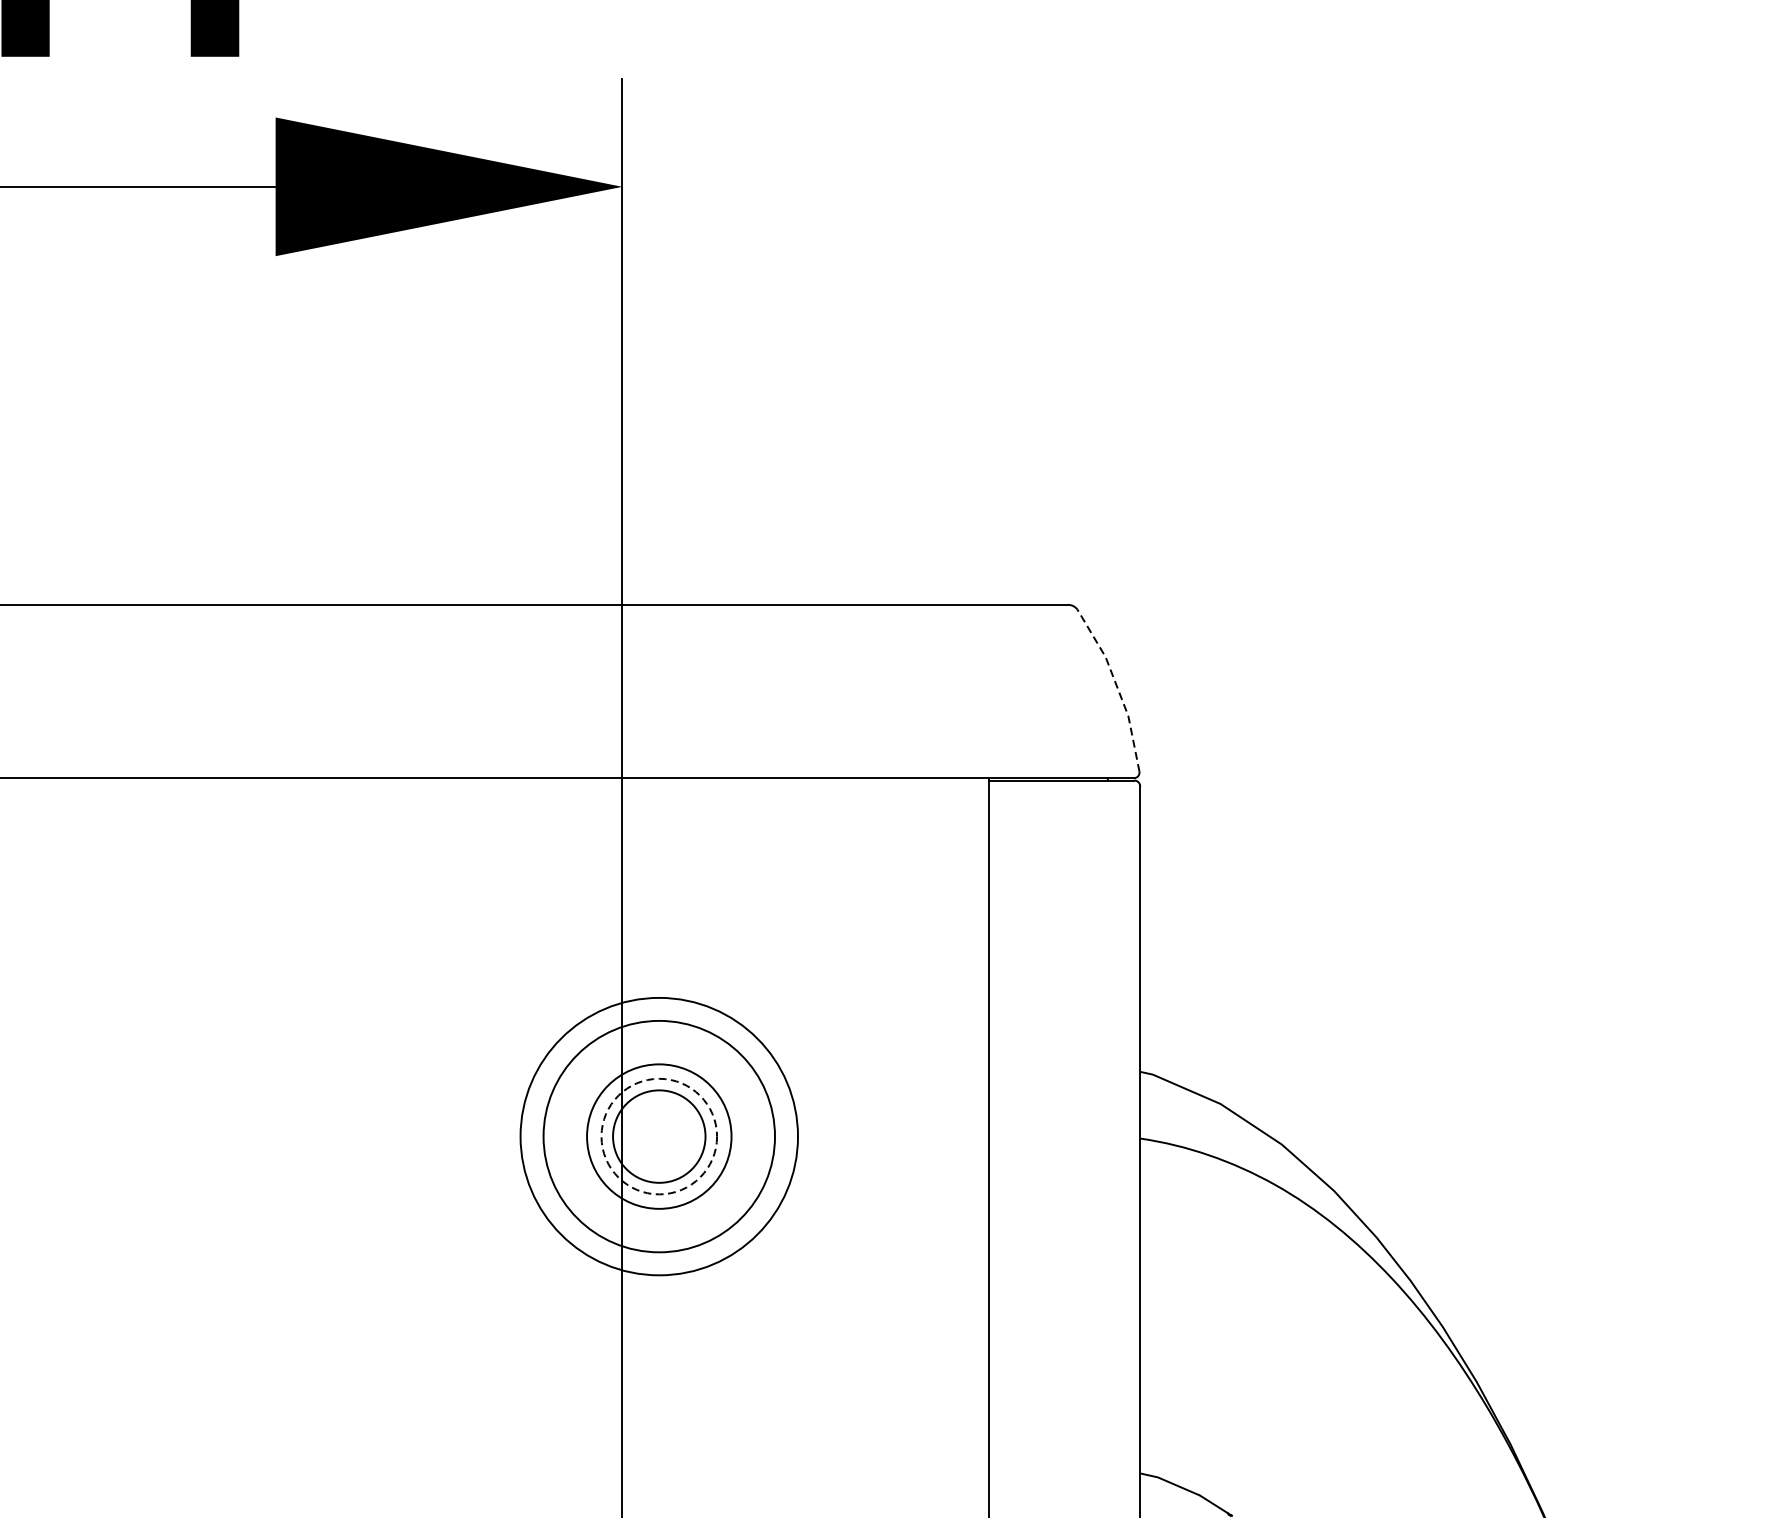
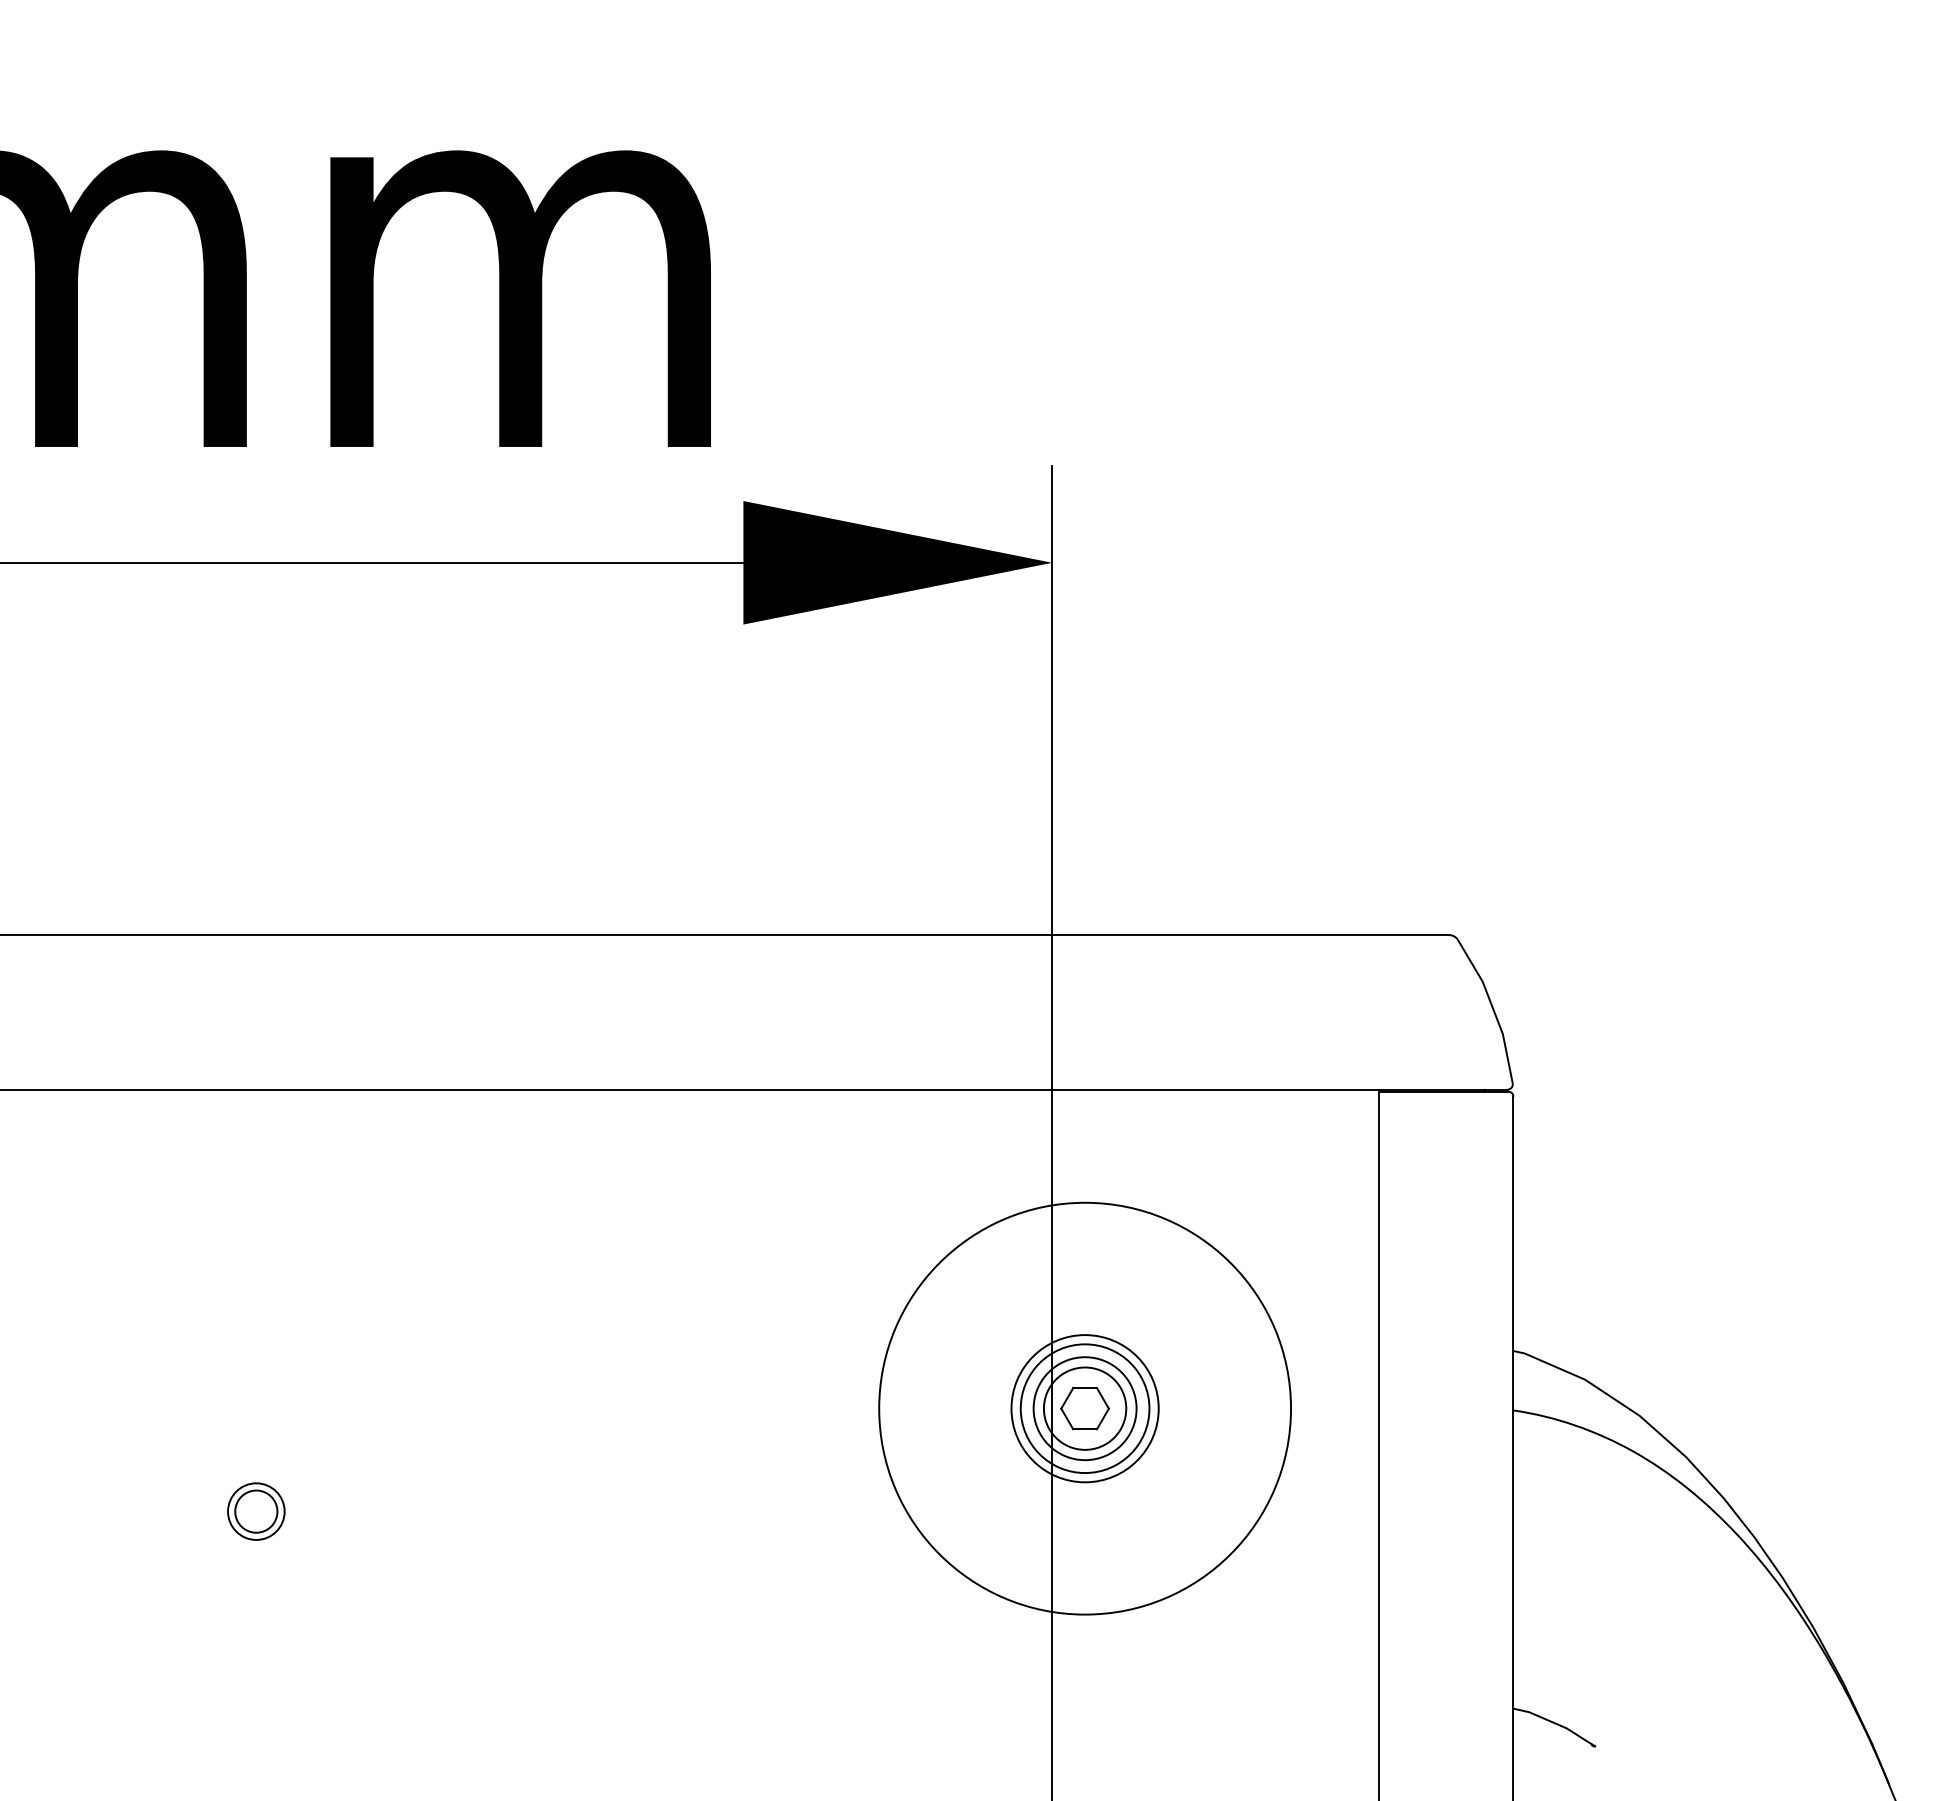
line: (1116, 687) -> (1492, 1008), dashed -> solid
circle: (658, 1136) -> (1084, 1408), dashed -> solid
circle: (658, 1136) -> (1084, 1408), size x0.71
part: (658, 1136) -> (1084, 1408), added
circle: (659, 1136) -> (1085, 1408), size x1.67

